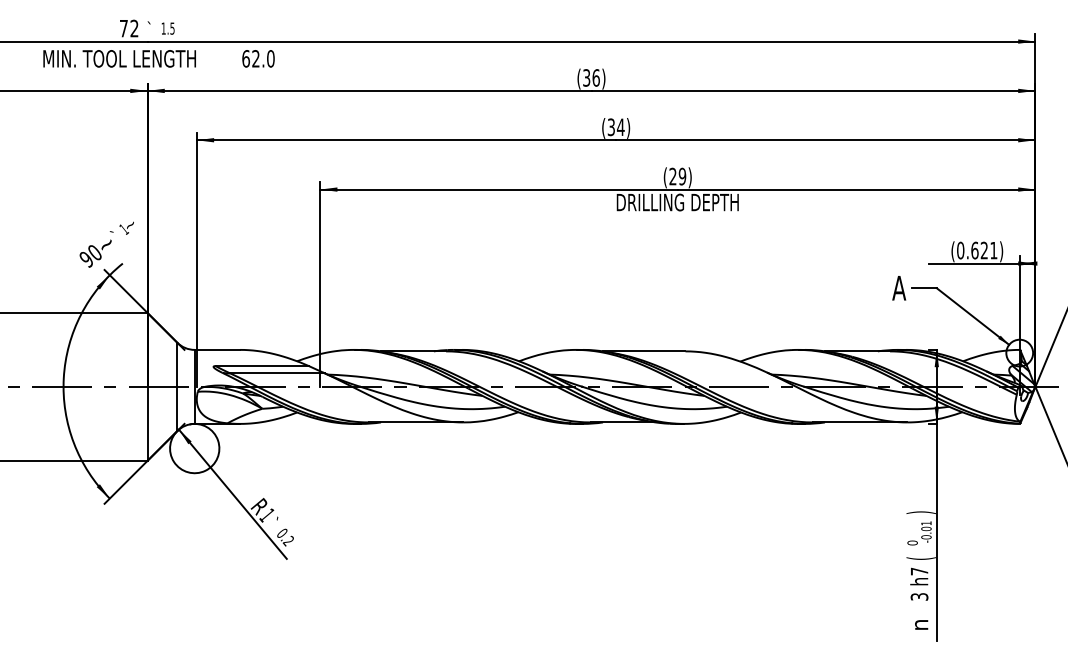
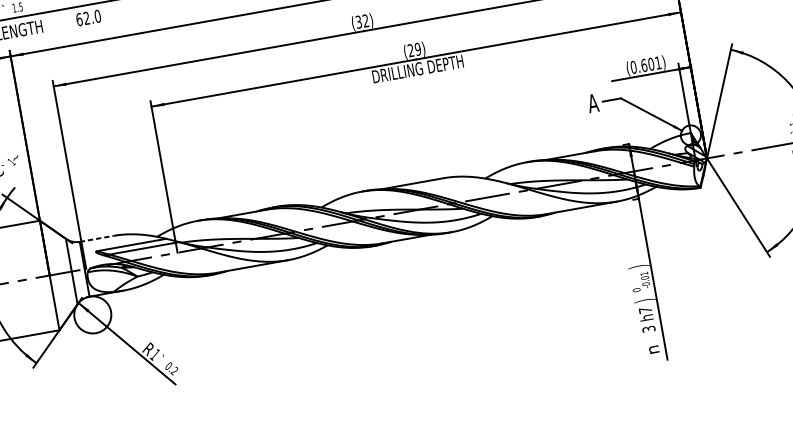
text: (620, 126) -> (365, 20), (34) -> (32)
text: (984, 250) -> (651, 64), (0.621) -> (0.601)
line: (217, 349) -> (96, 238), solid -> dashed
text: (920, 558) -> (644, 300), ( -> )

